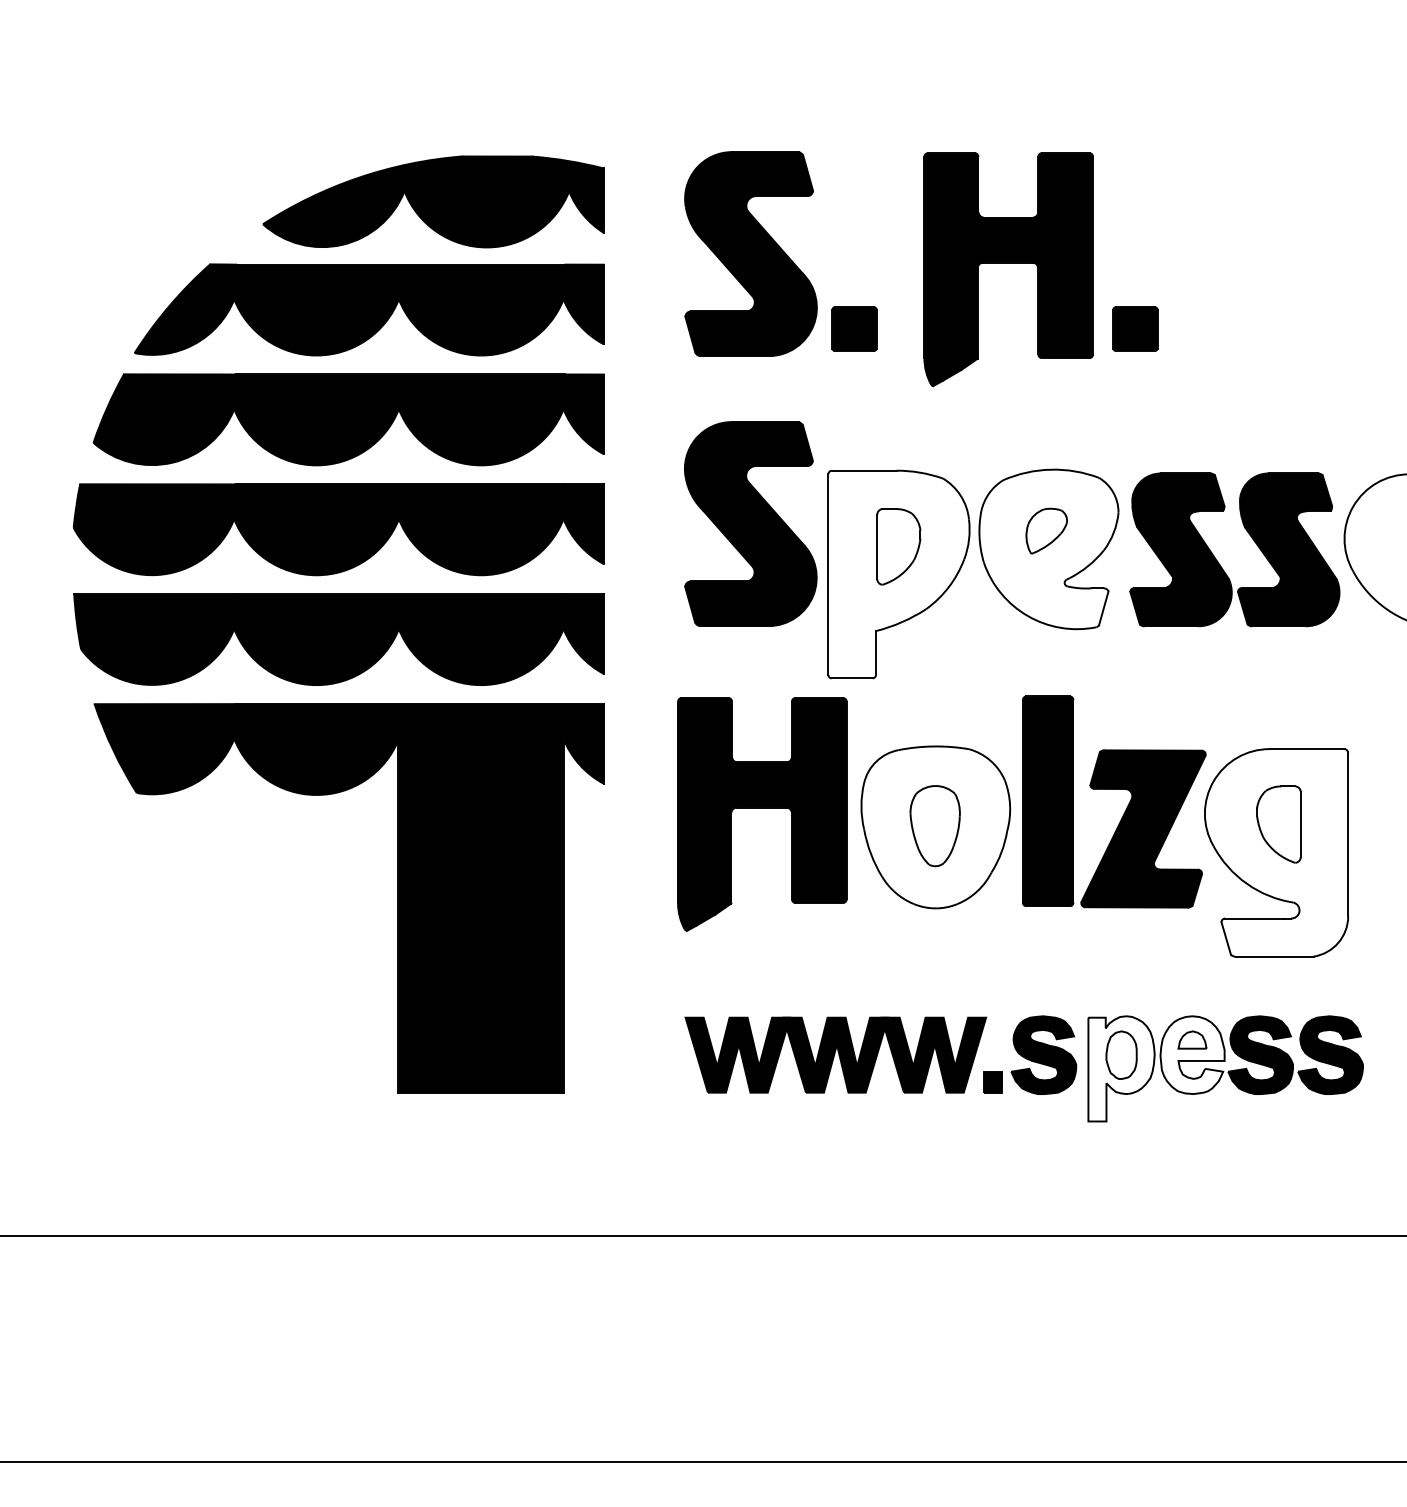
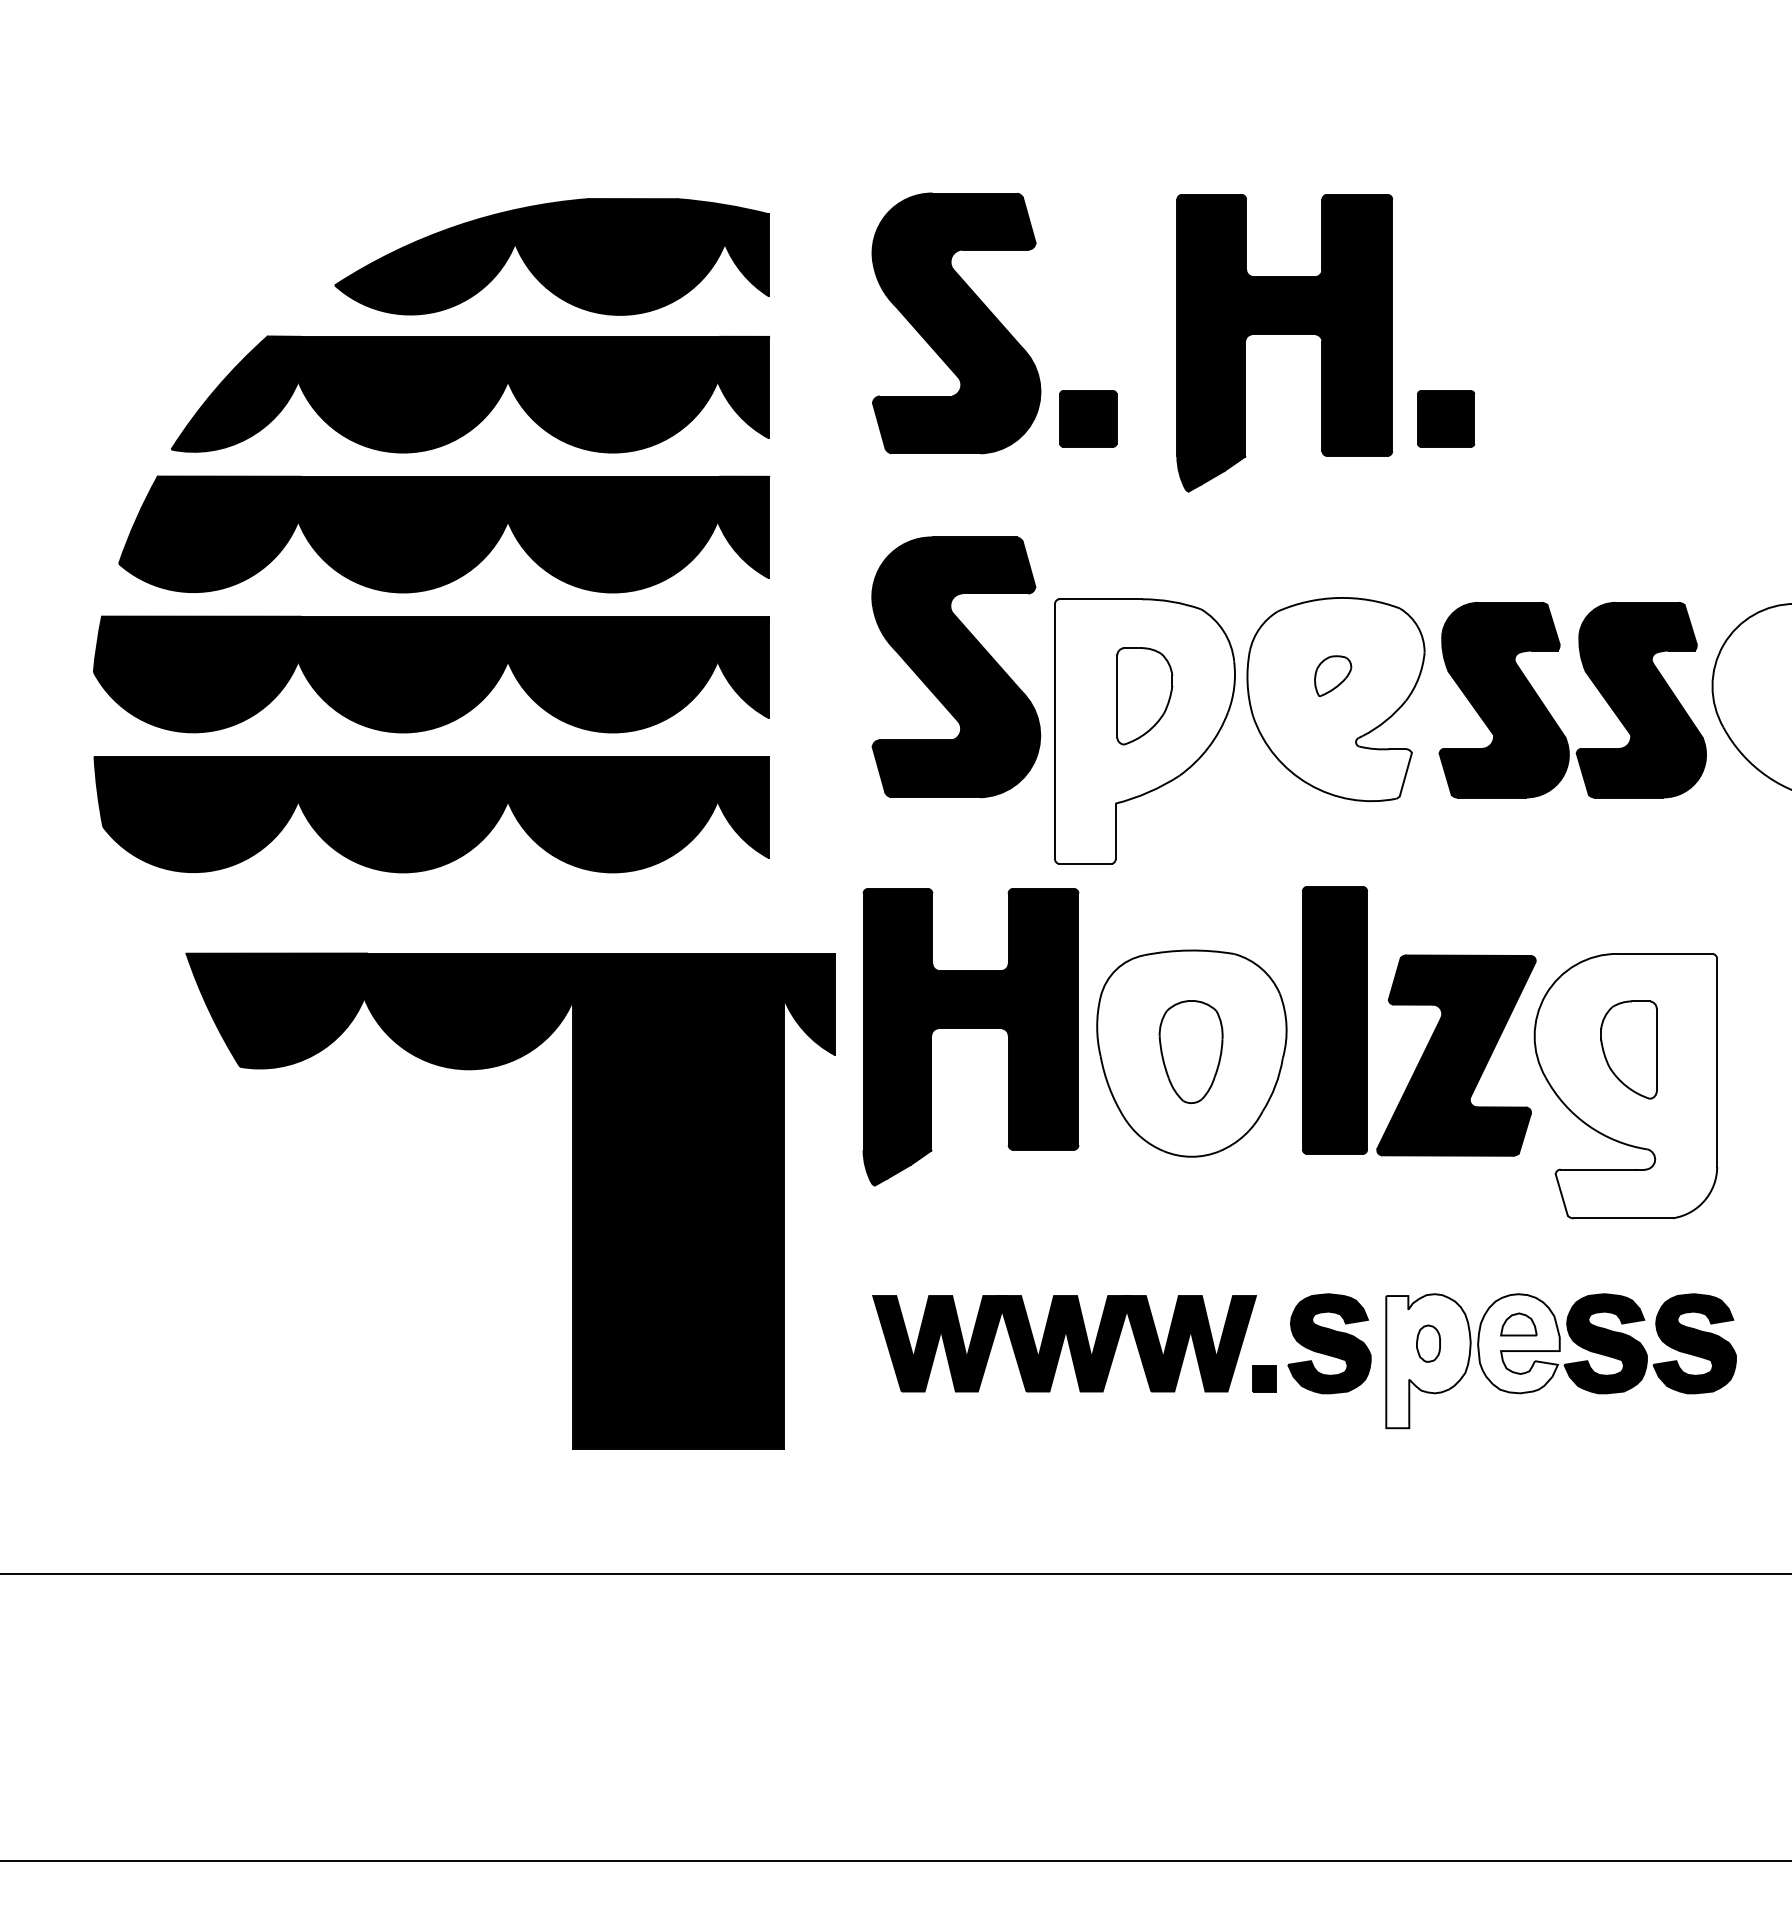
part: (1046, 530) -> (1332, 675), size x0.7
part: (397, 897) -> (572, 1200), moved
part: (1121, 1054) -> (1428, 1343), size x0.6

